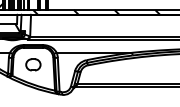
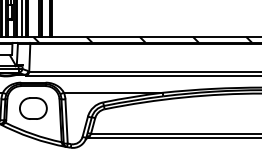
part: (33, 64) -> (33, 108), size x1.43

